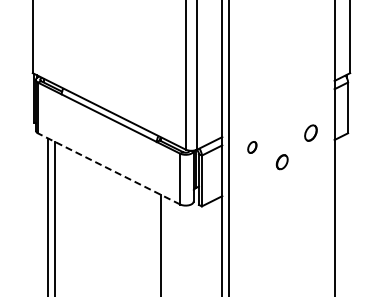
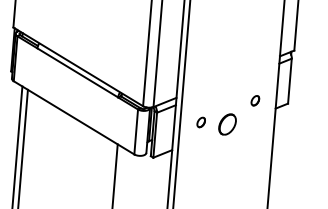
part: (311, 132) -> (255, 100), size x0.71
part: (252, 147) -> (201, 122), moved
part: (282, 161) -> (227, 123), size x1.67
line: (108, 168) -> (73, 117), dashed -> solid

